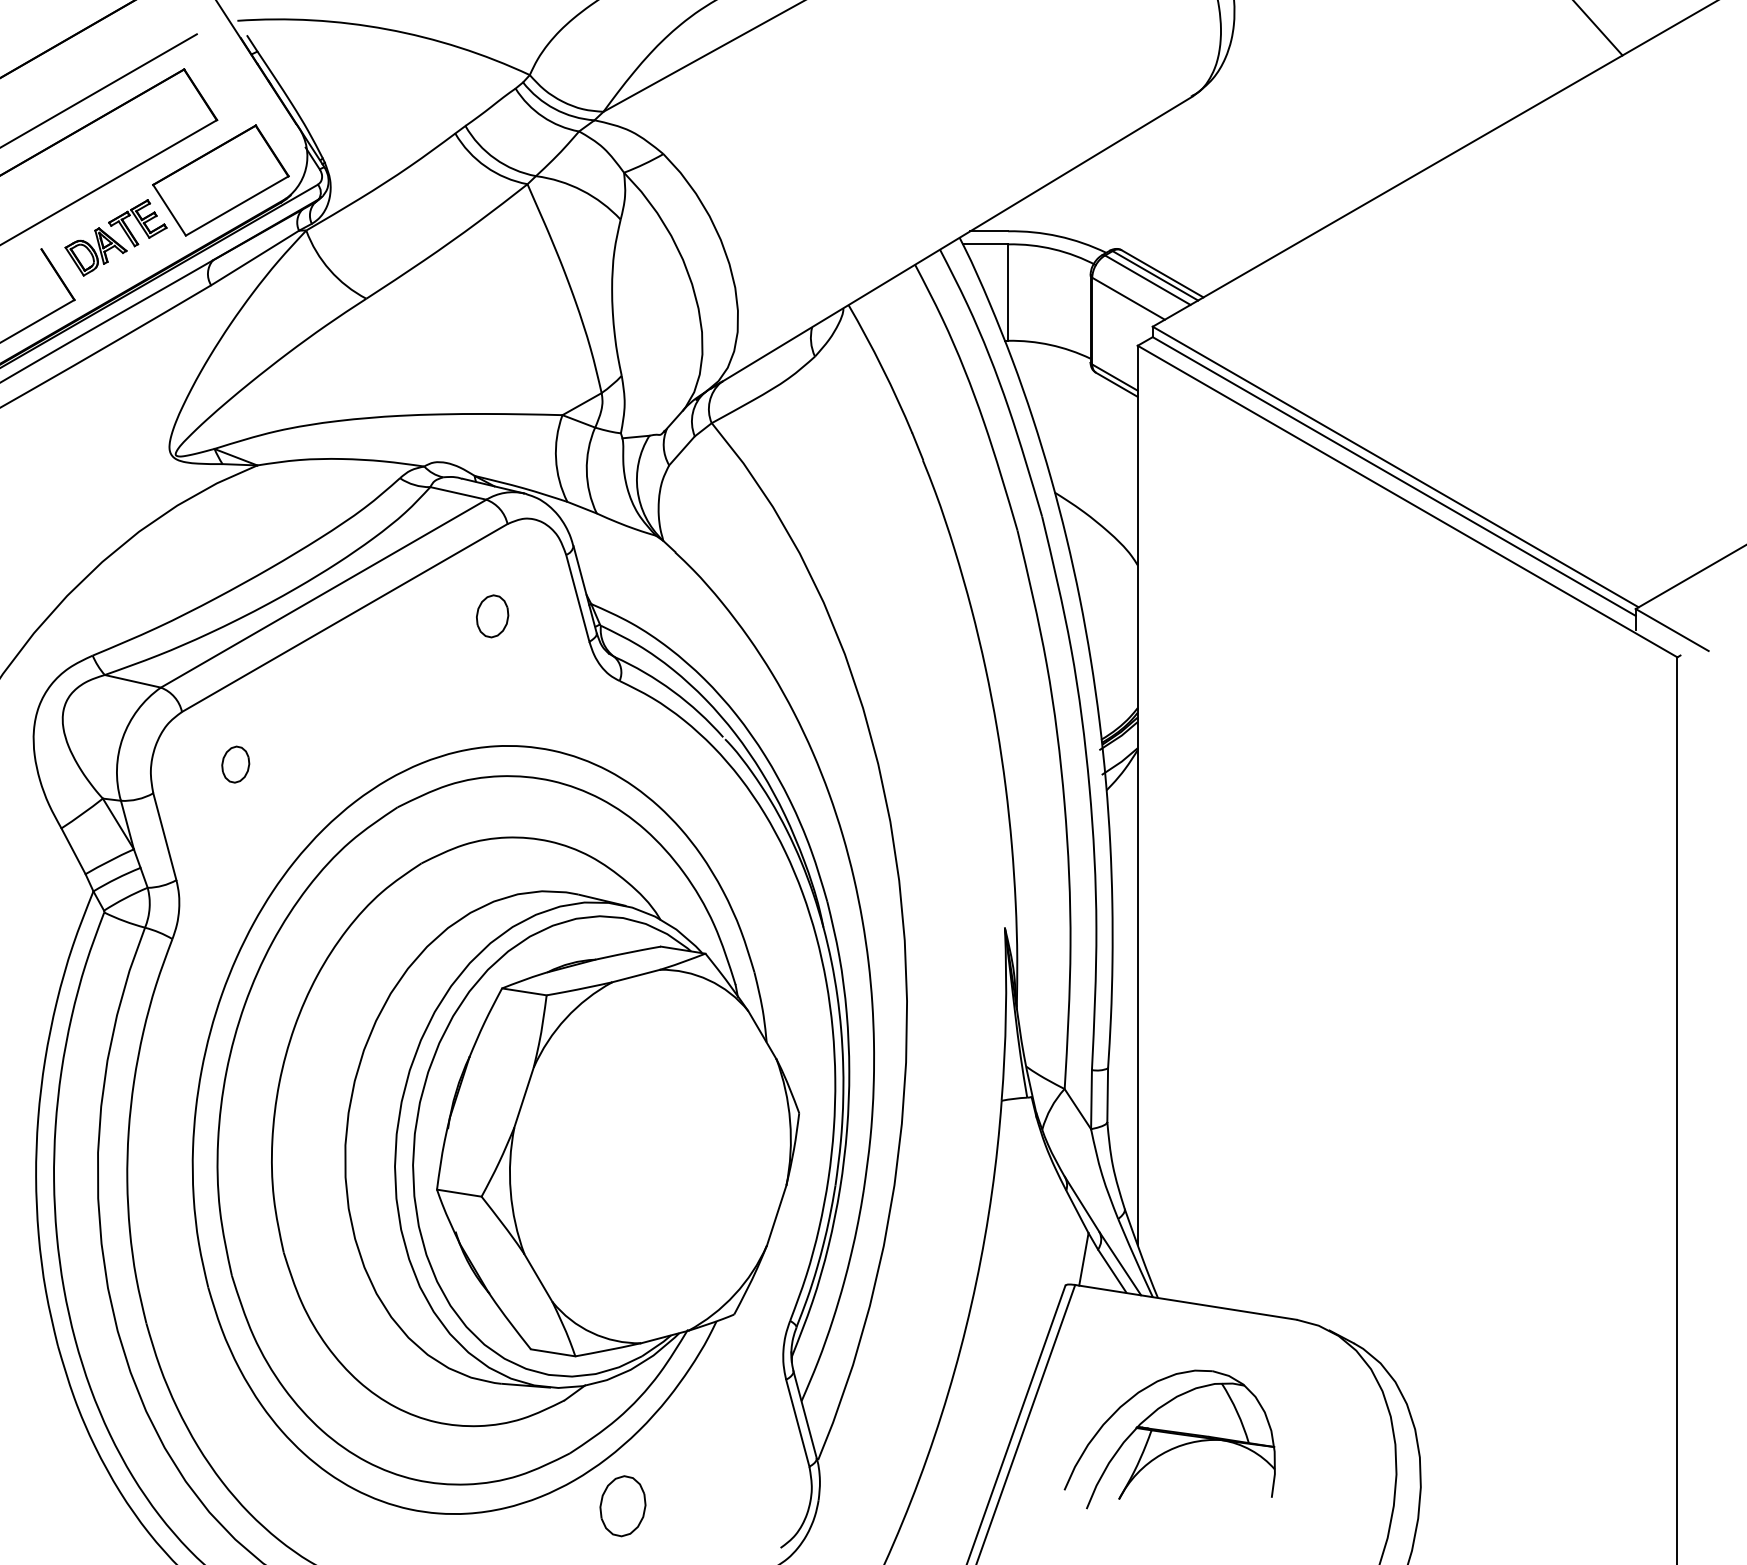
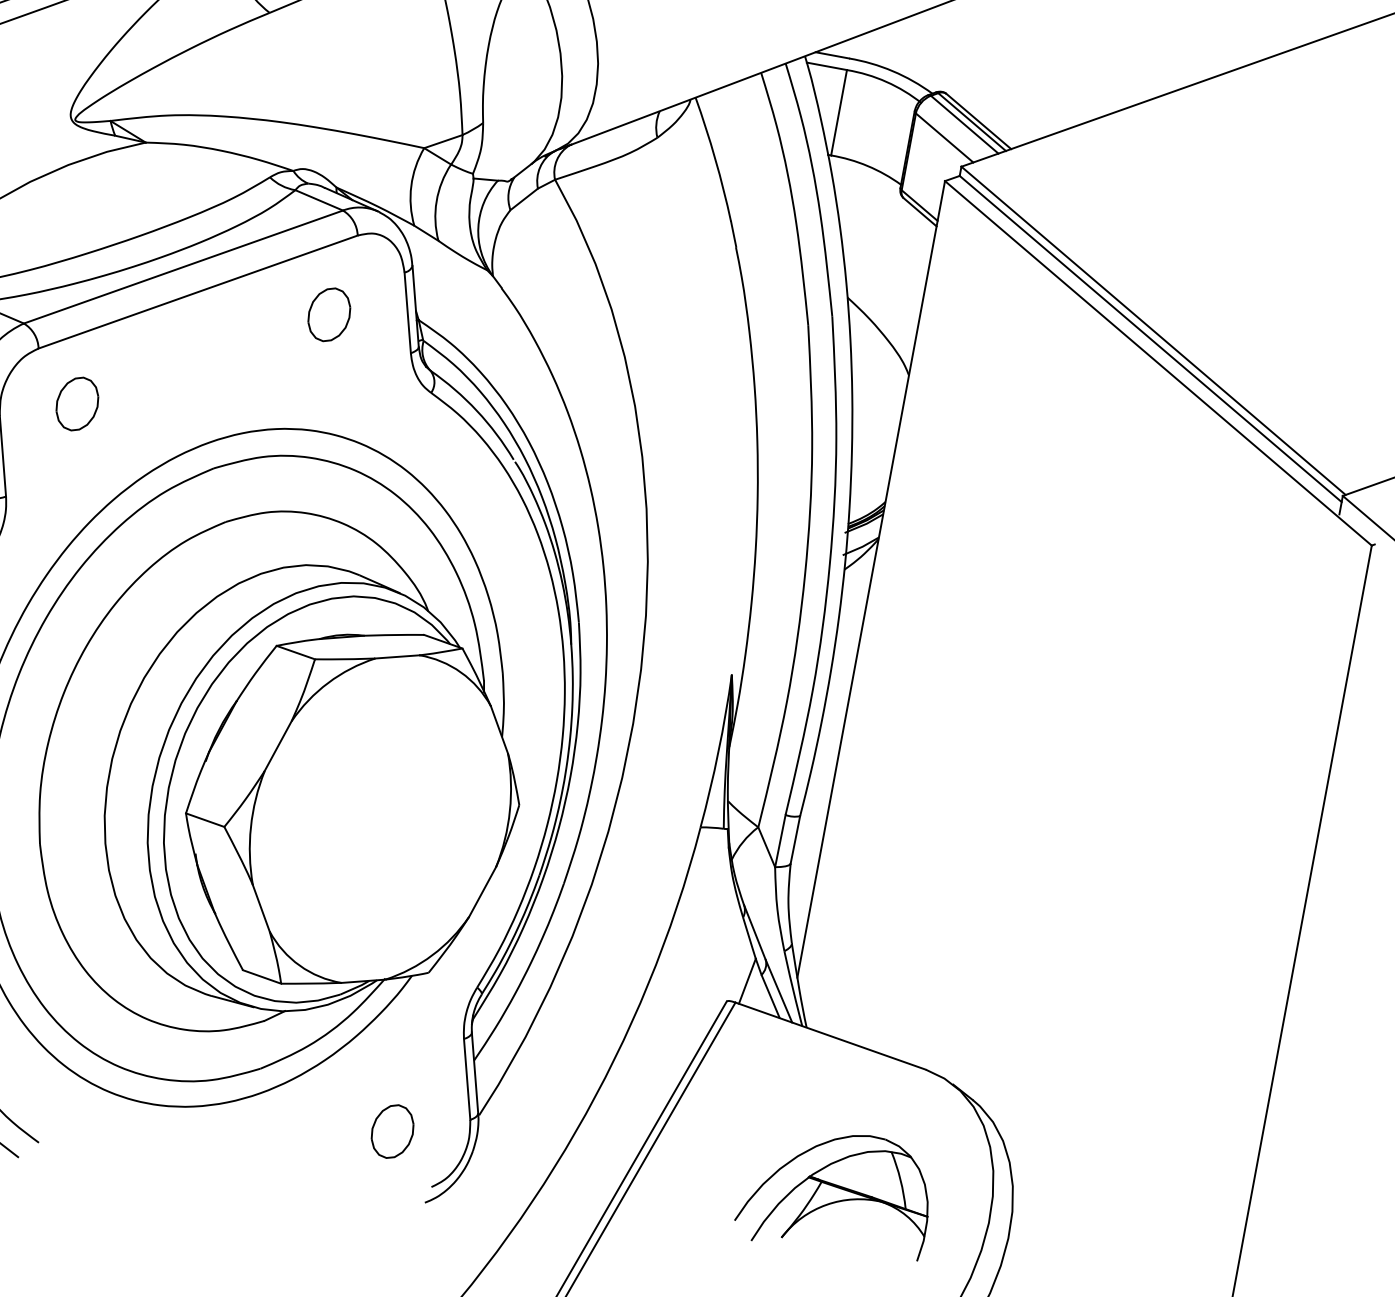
part: (492, 616) -> (329, 314), size x1.43
part: (235, 764) -> (77, 403), size x1.67
part: (1169, 1439) -> (836, 1192), moved
part: (622, 1506) -> (392, 1131), moved

